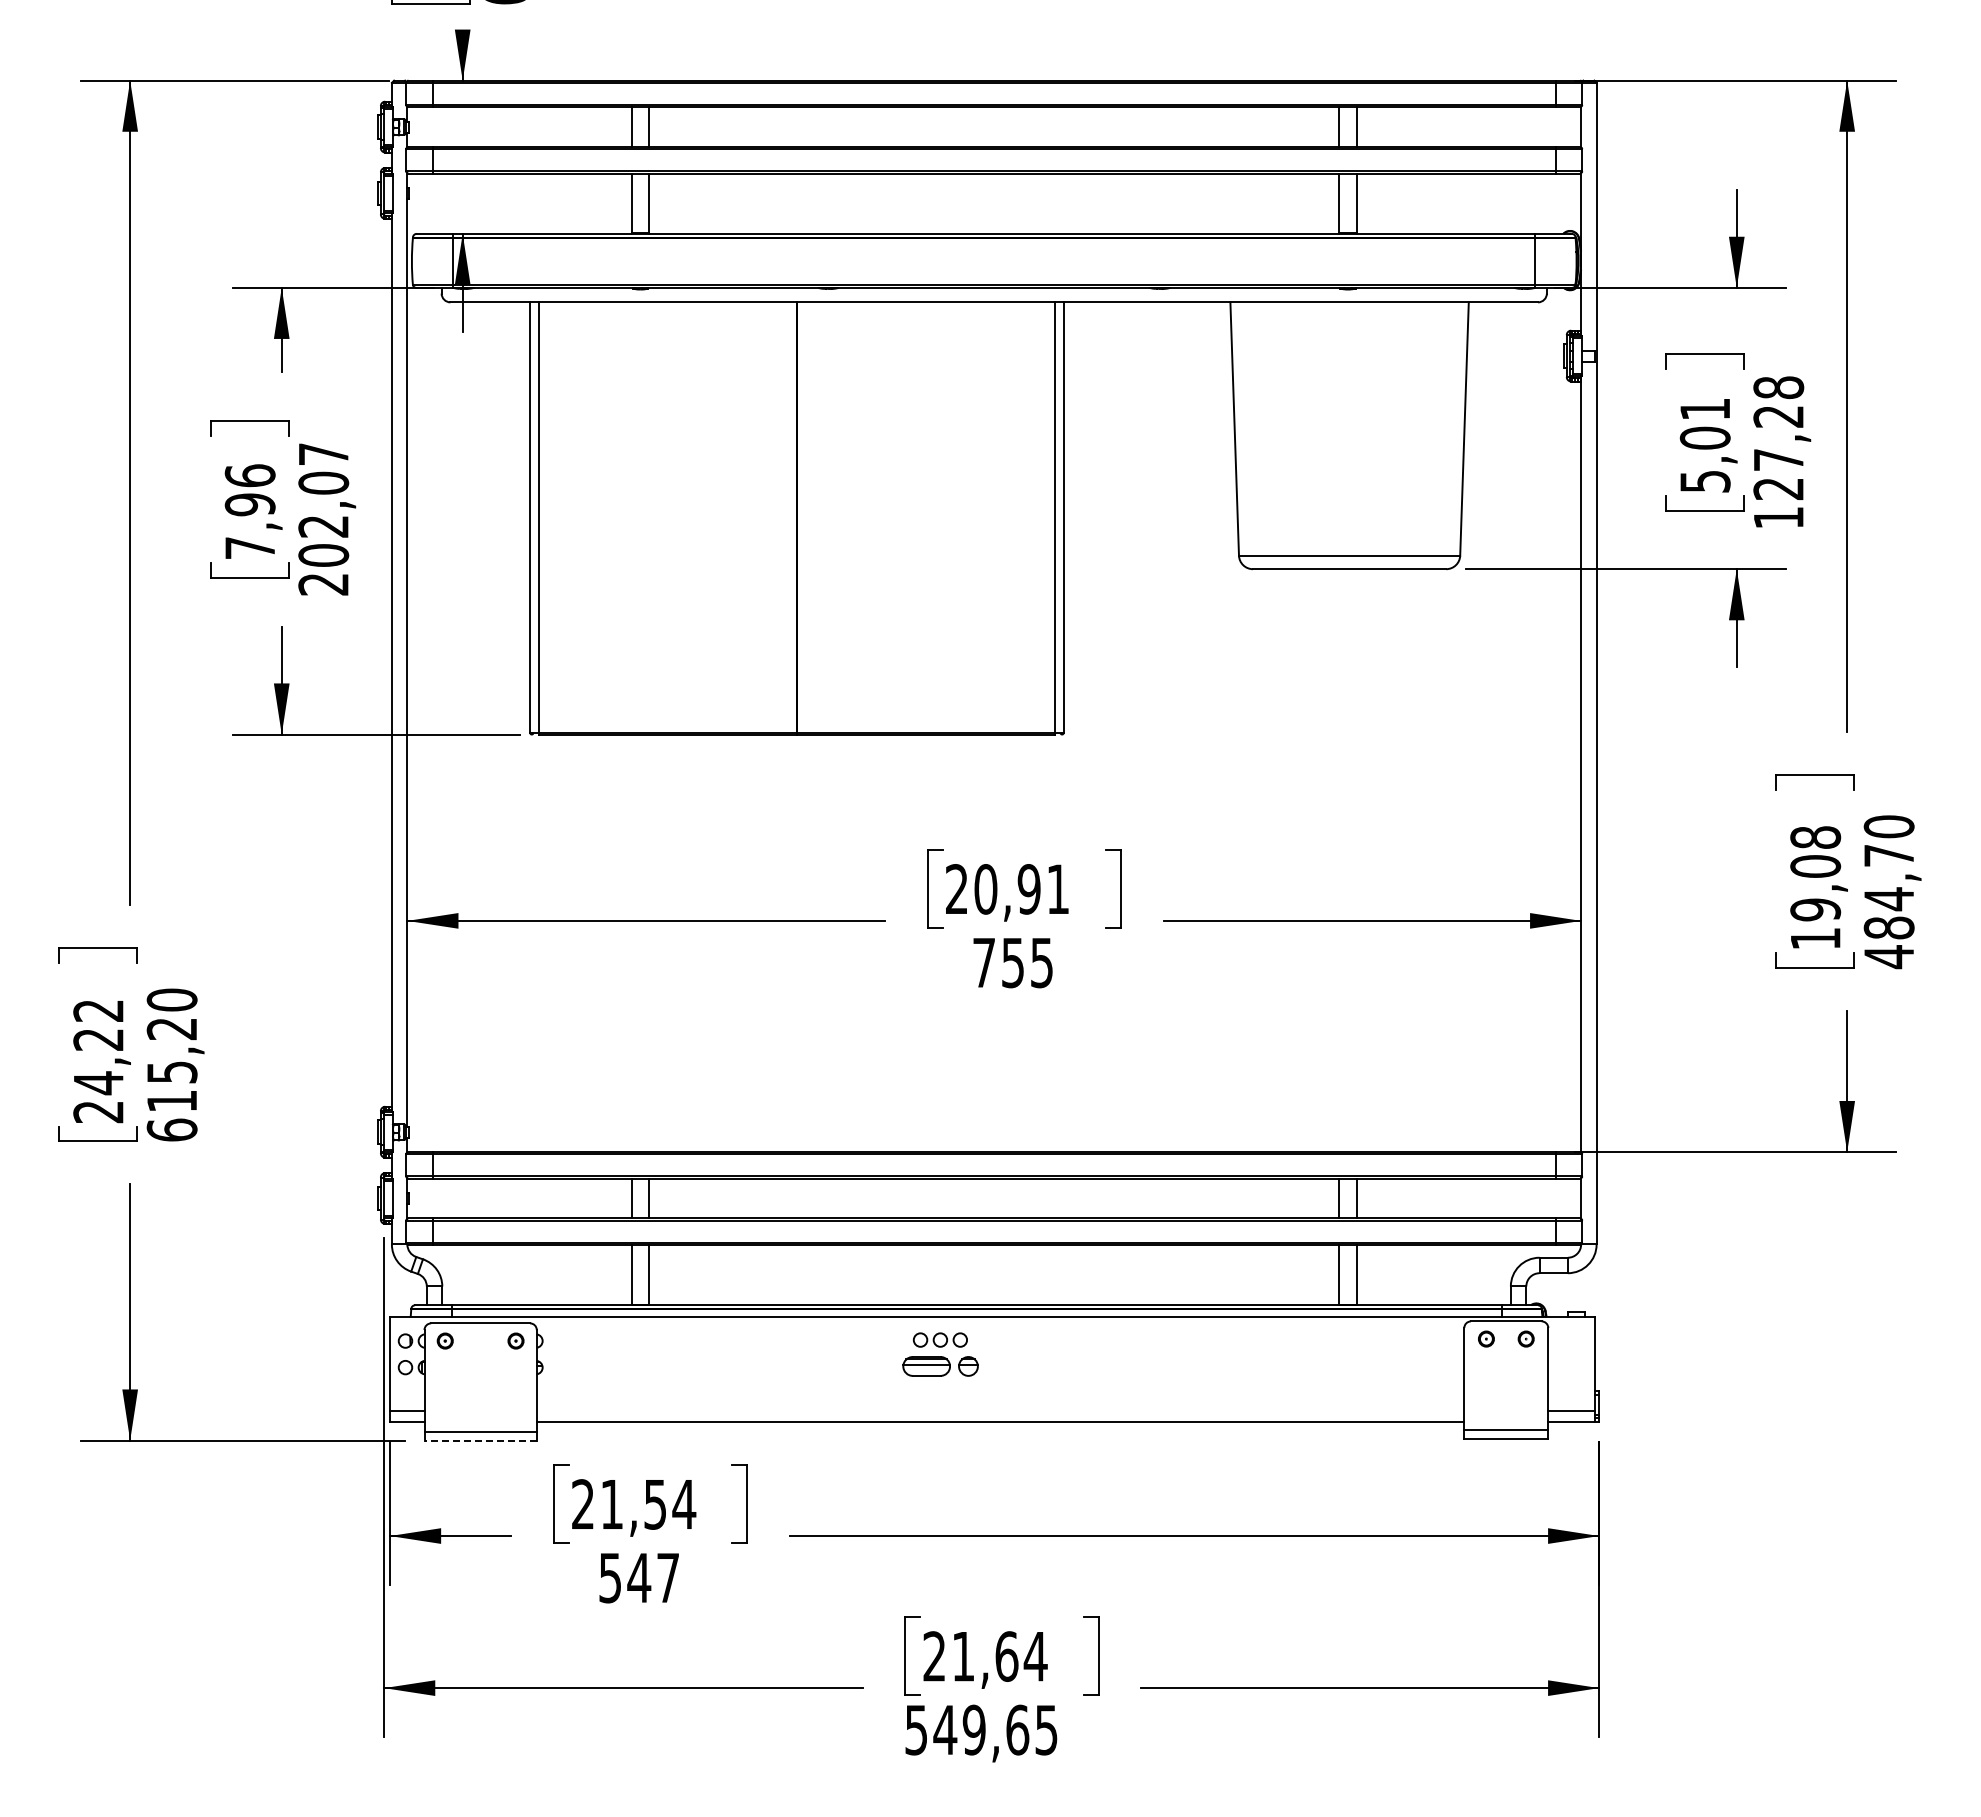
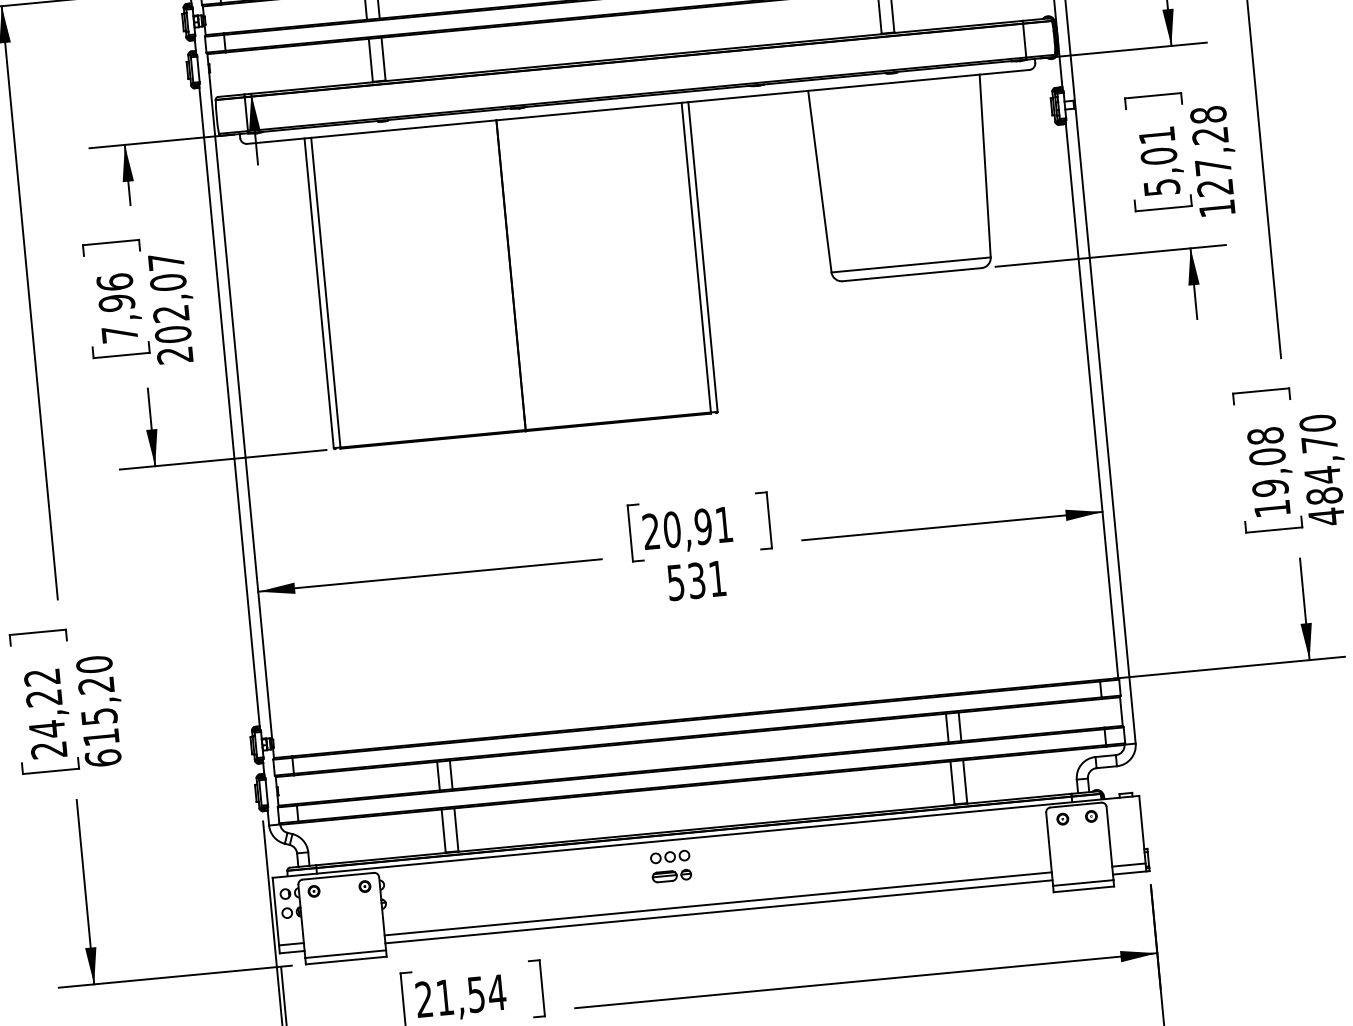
text: (1012, 962) -> (696, 580), 755 -> 531
part: (939, 1366) -> (671, 876), size x0.71
line: (1000, 1410) -> (718, 903), added
line: (480, 1440) -> (346, 960), dashed -> solid

